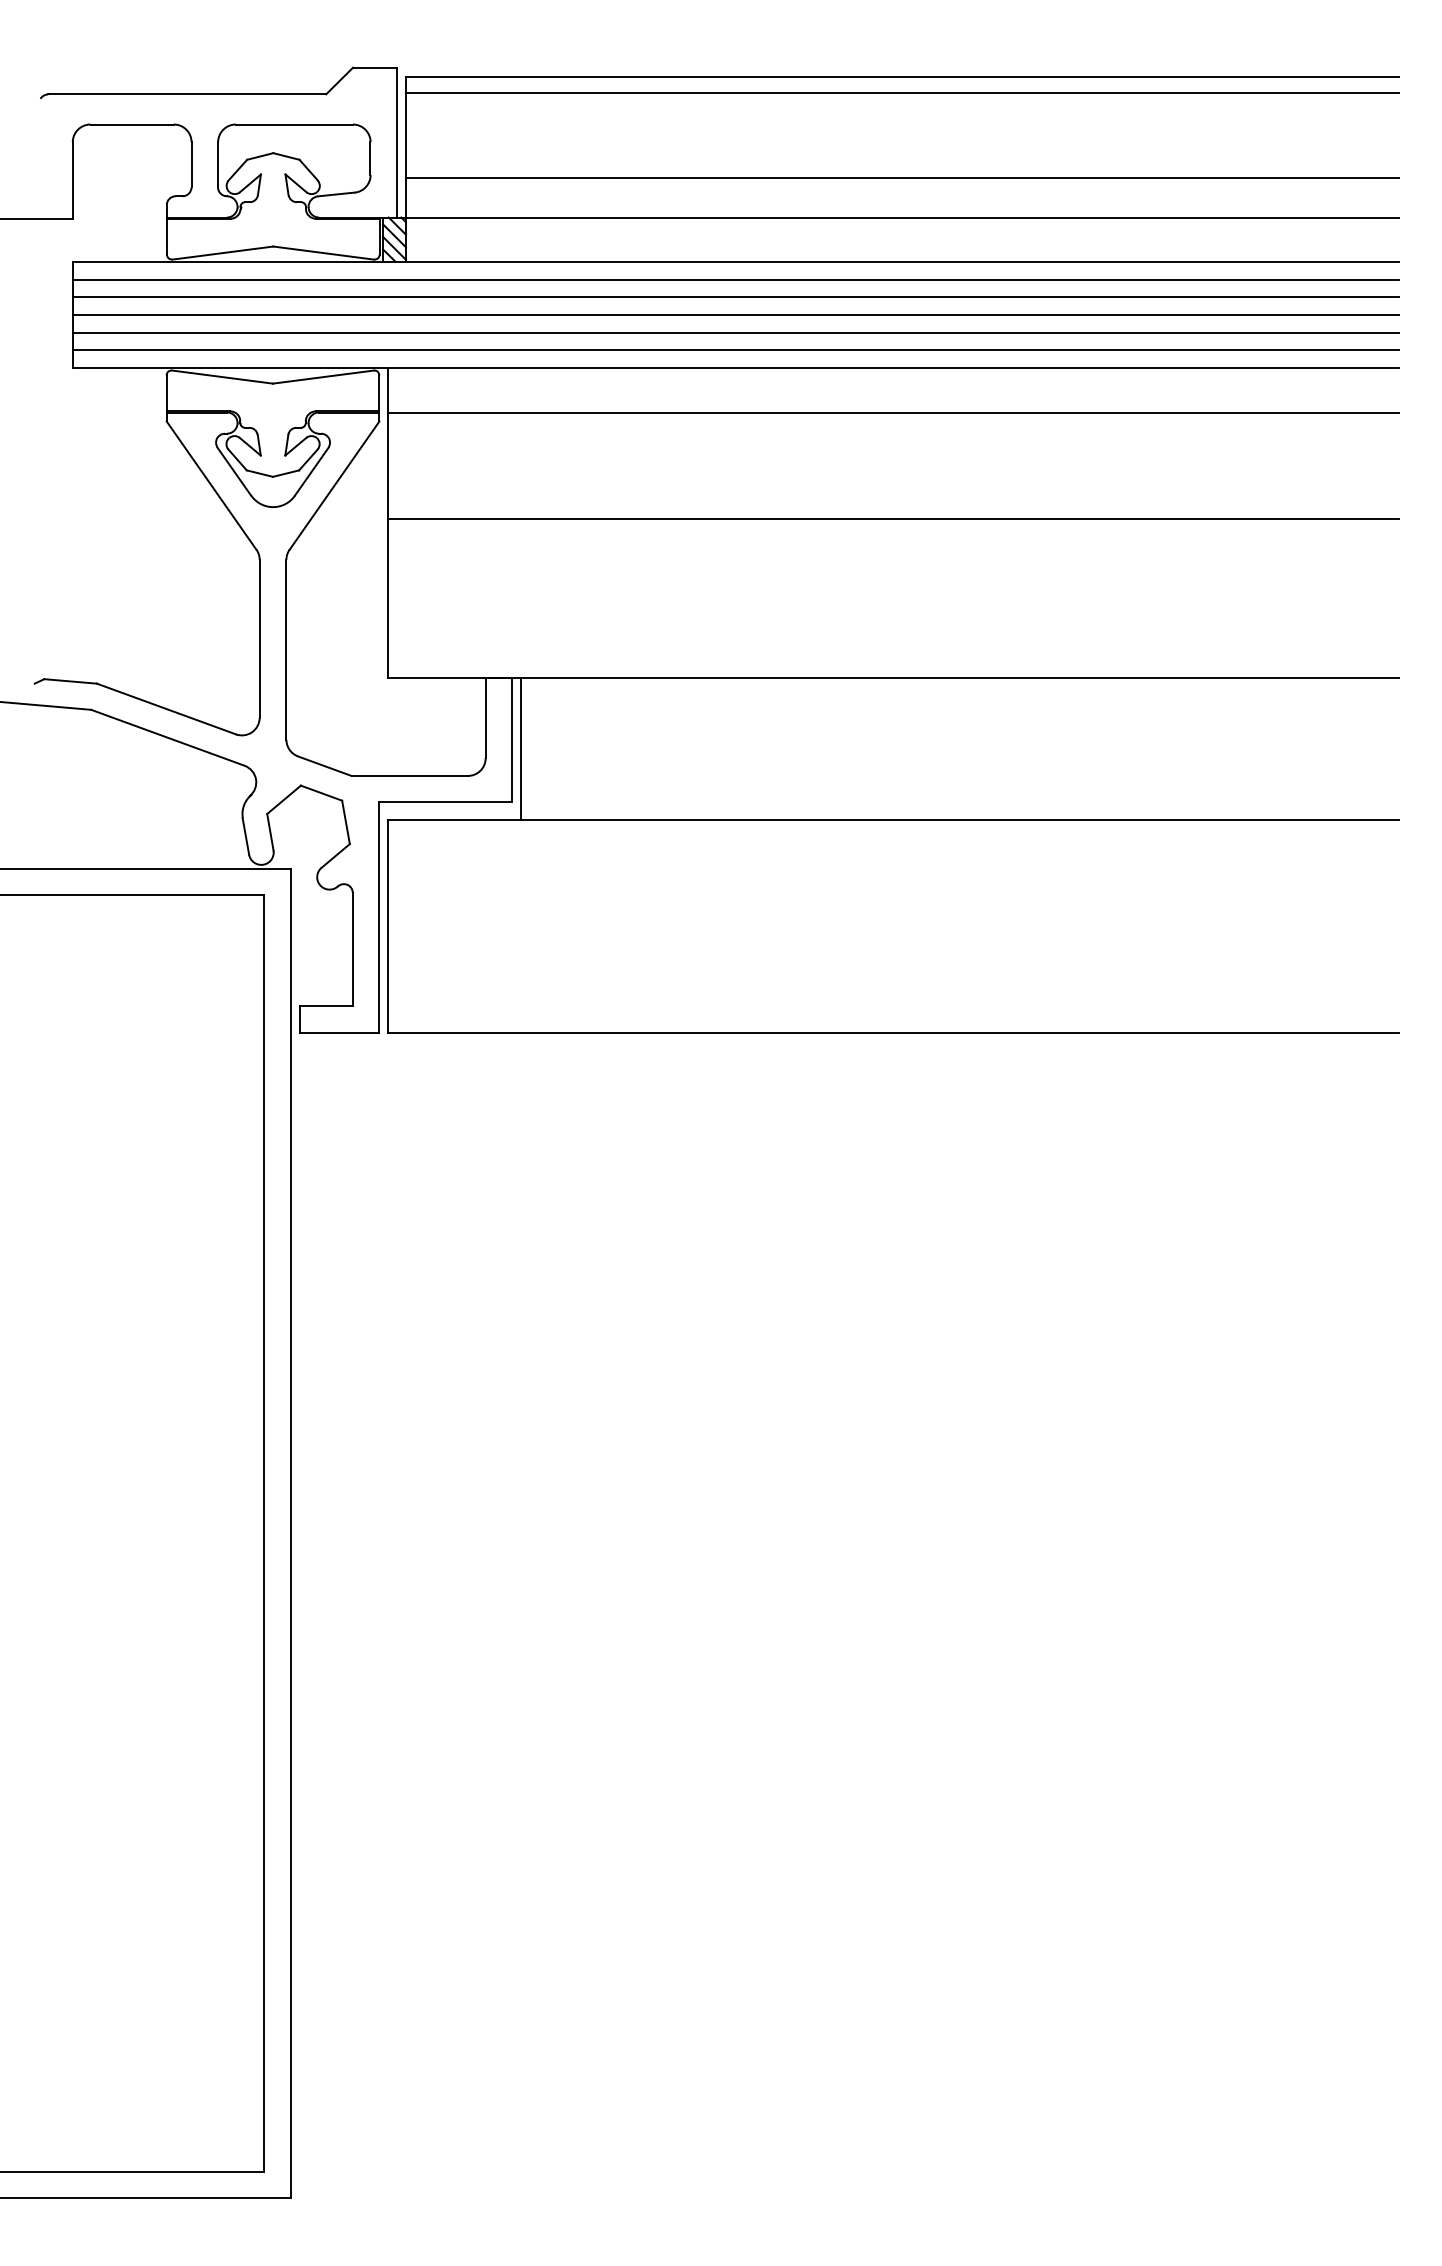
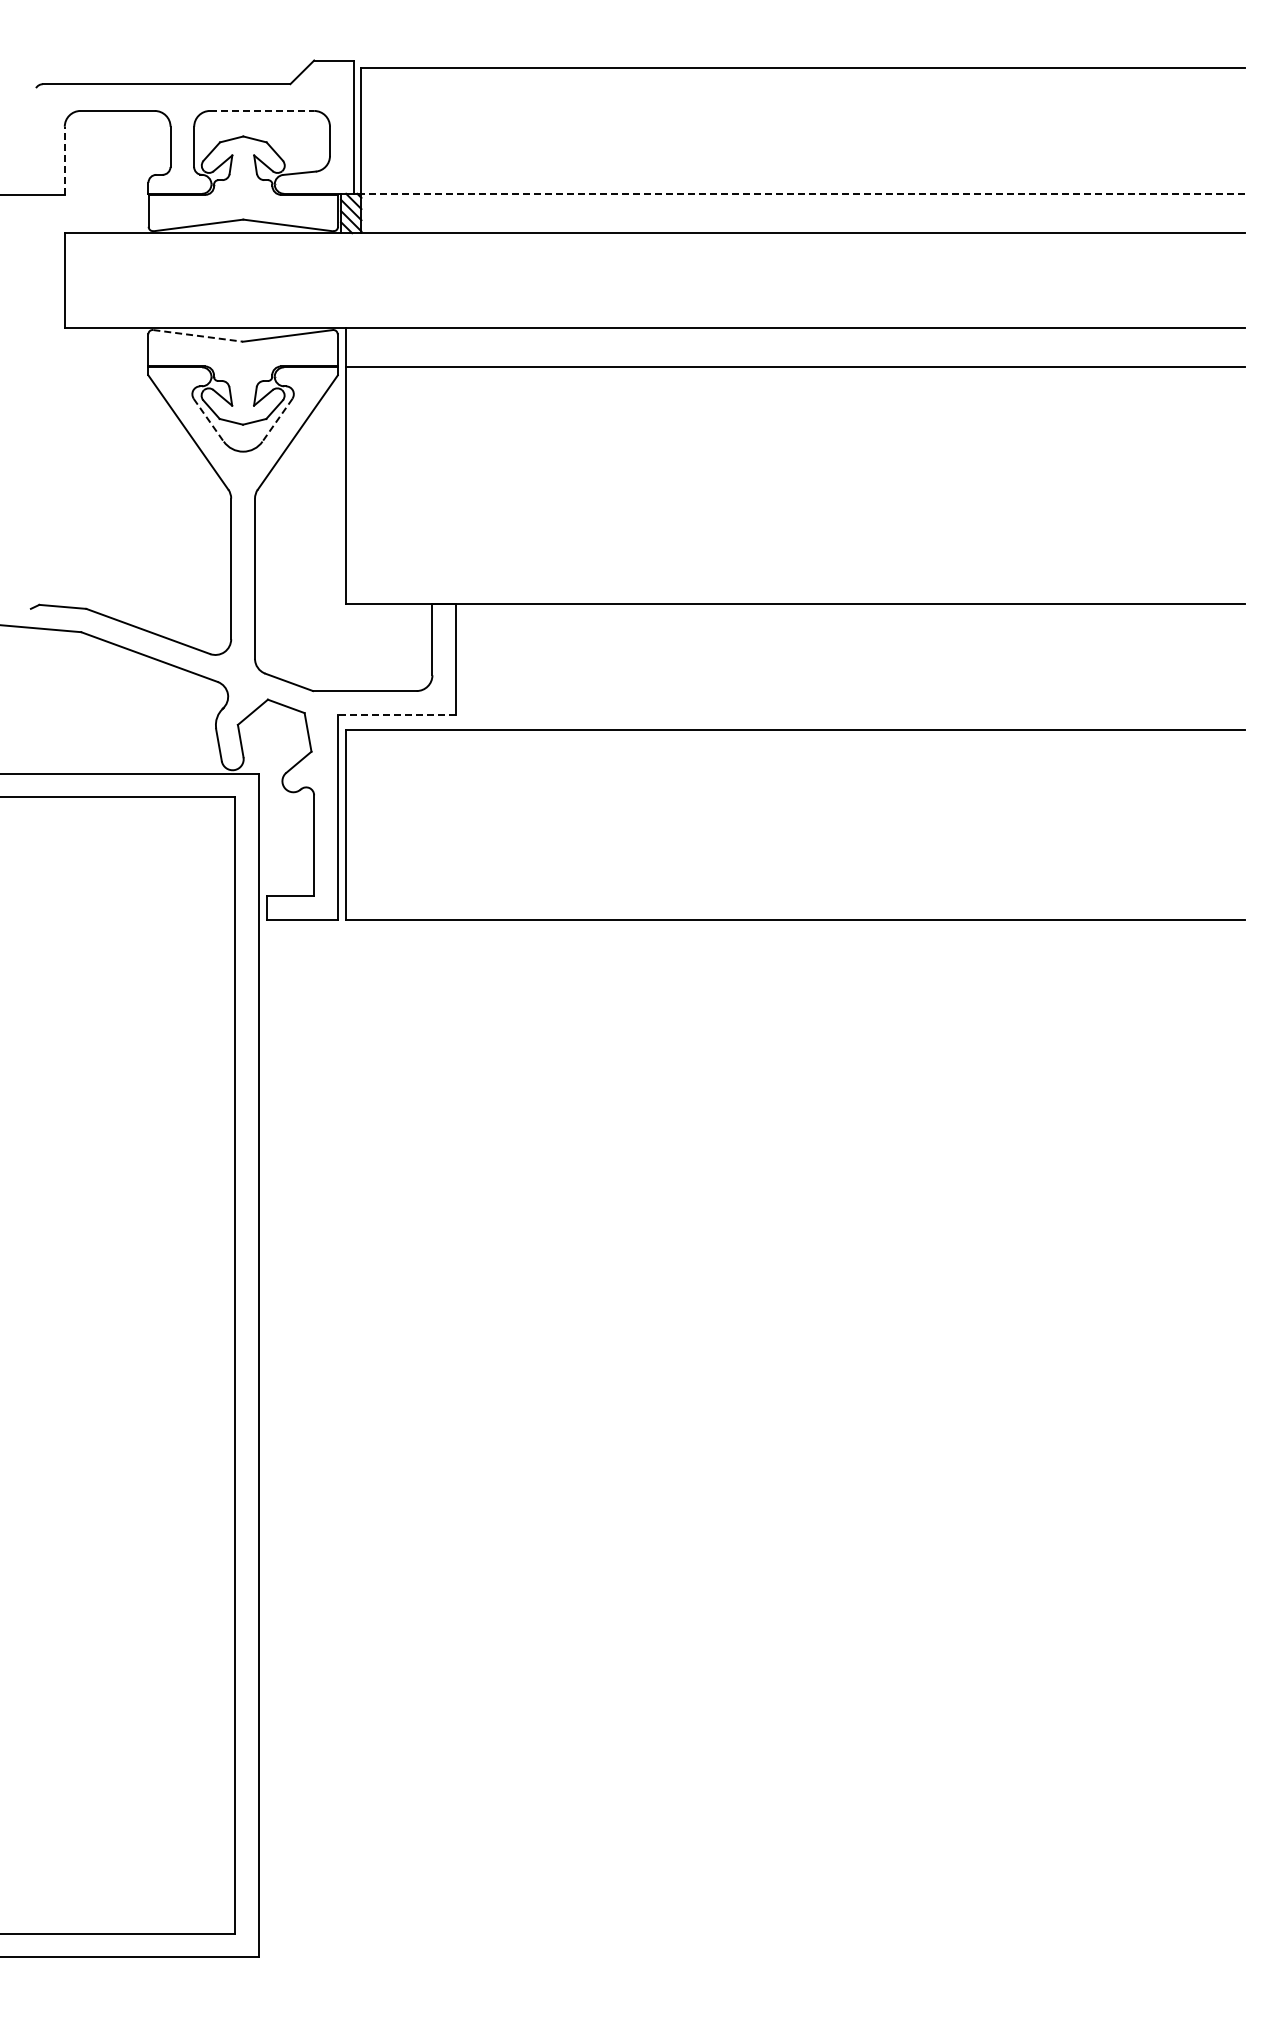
line: (902, 93) -> (803, 83), removed
line: (294, 125) -> (262, 111), solid -> dashed
line: (902, 177) -> (803, 158), removed
line: (72, 180) -> (64, 160), solid -> dashed
line: (902, 217) -> (803, 193), solid -> dashed
line: (735, 280) -> (654, 249), removed
line: (735, 296) -> (654, 264), removed
line: (735, 314) -> (654, 280), removed
line: (735, 332) -> (654, 296), removed
line: (735, 350) -> (654, 312), removed
line: (222, 376) -> (198, 335), solid -> dashed
line: (235, 472) -> (209, 420), solid -> dashed
line: (311, 472) -> (277, 420), solid -> dashed
line: (893, 519) -> (795, 462), removed
line: (521, 749) -> (464, 667), removed
line: (445, 802) -> (396, 714), solid -> dashed

